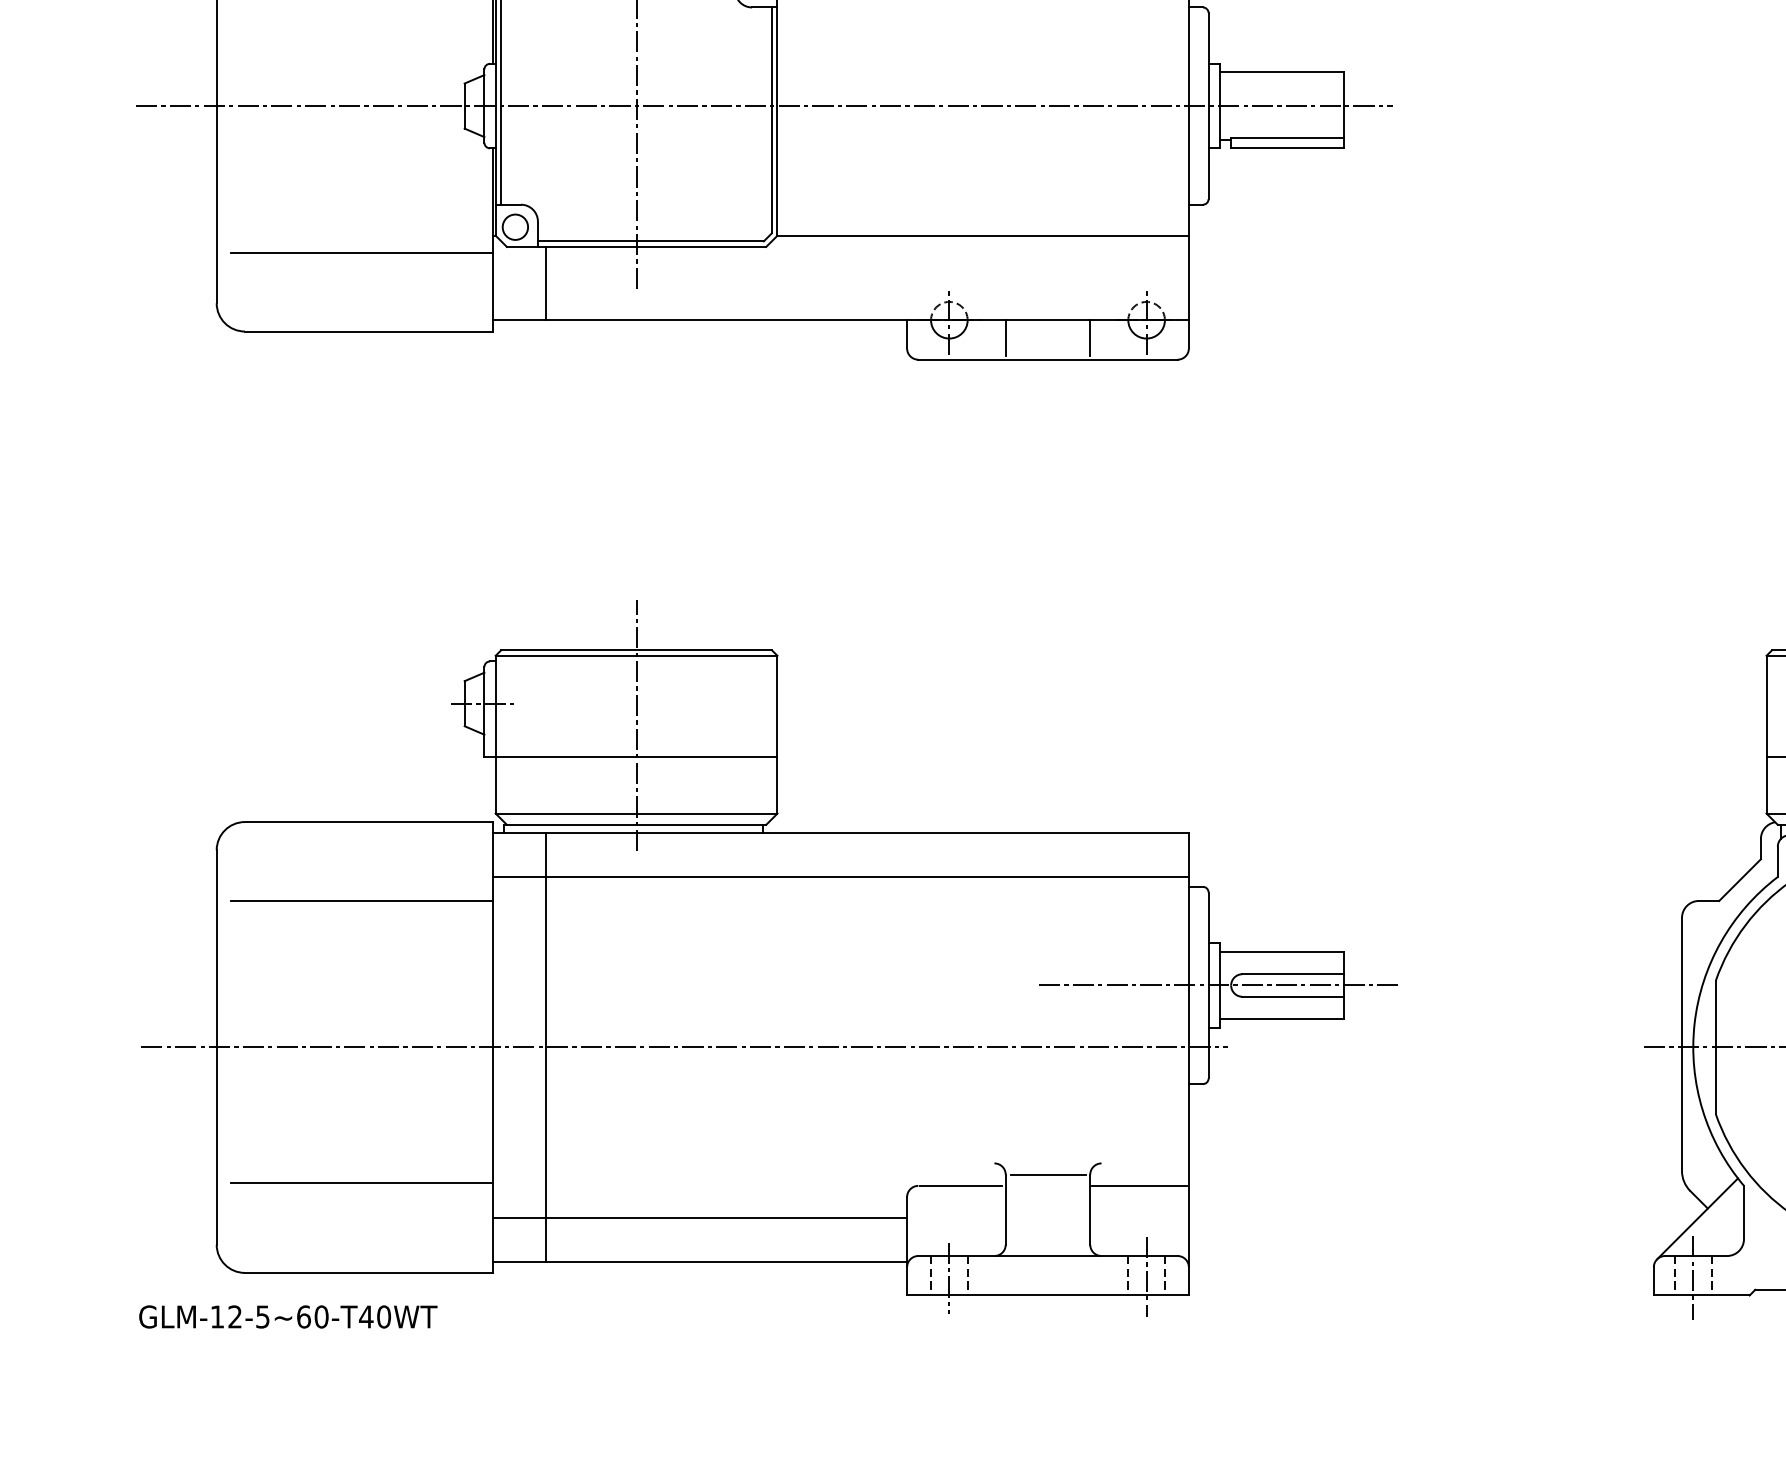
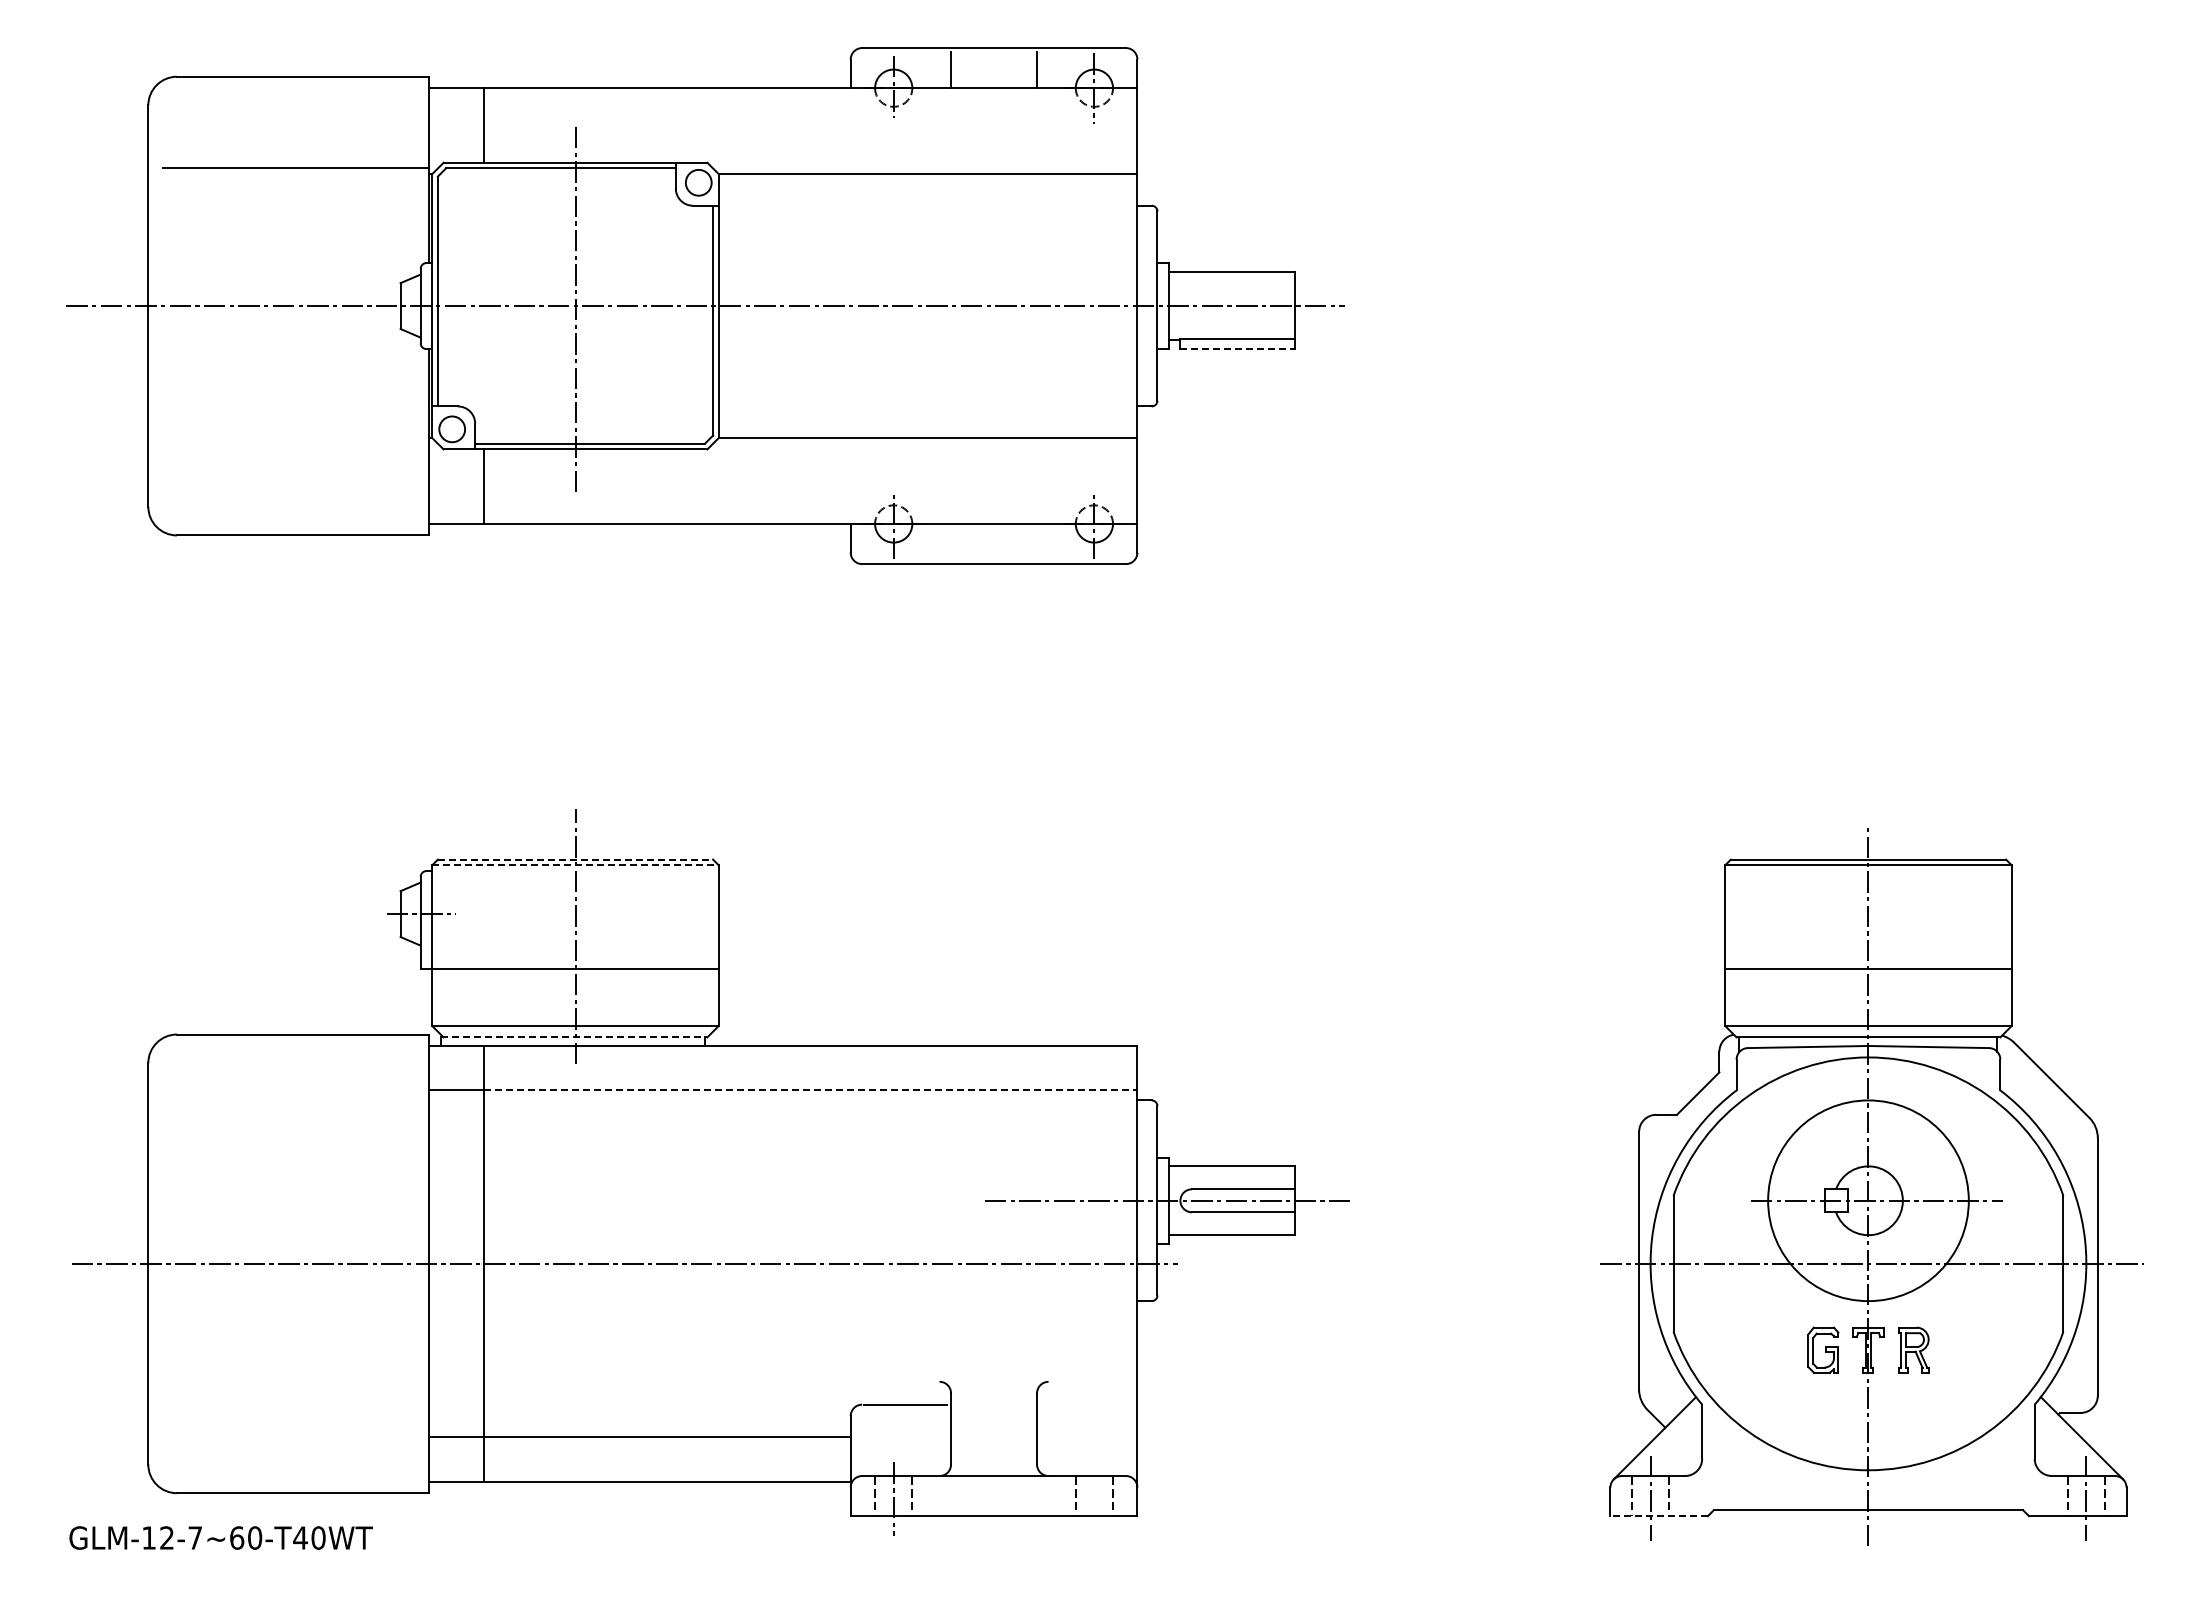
line: (1288, 148) -> (1238, 349), solid -> dashed
line: (361, 252) -> (295, 455), removed
line: (1006, 337) -> (951, 541), removed
line: (1090, 337) -> (1037, 541), removed
line: (636, 650) -> (575, 859), solid -> dashed
line: (636, 655) -> (575, 865), solid -> dashed
line: (635, 824) -> (574, 1037), solid -> dashed
line: (867, 877) -> (810, 1090), solid -> dashed
line: (361, 900) -> (295, 1114), removed
line: (1048, 1174) -> (994, 1393), removed
line: (361, 1182) -> (295, 1401), removed
line: (1138, 1185) -> (1086, 1404), removed
line: (1146, 1276) -> (1094, 1496), removed
line: (1702, 1295) -> (1659, 1516), solid -> dashed
text: (262, 1316) -> (194, 1537), GLM-12-5~60-T40WT -> GLM-12-7~60-T40WT

